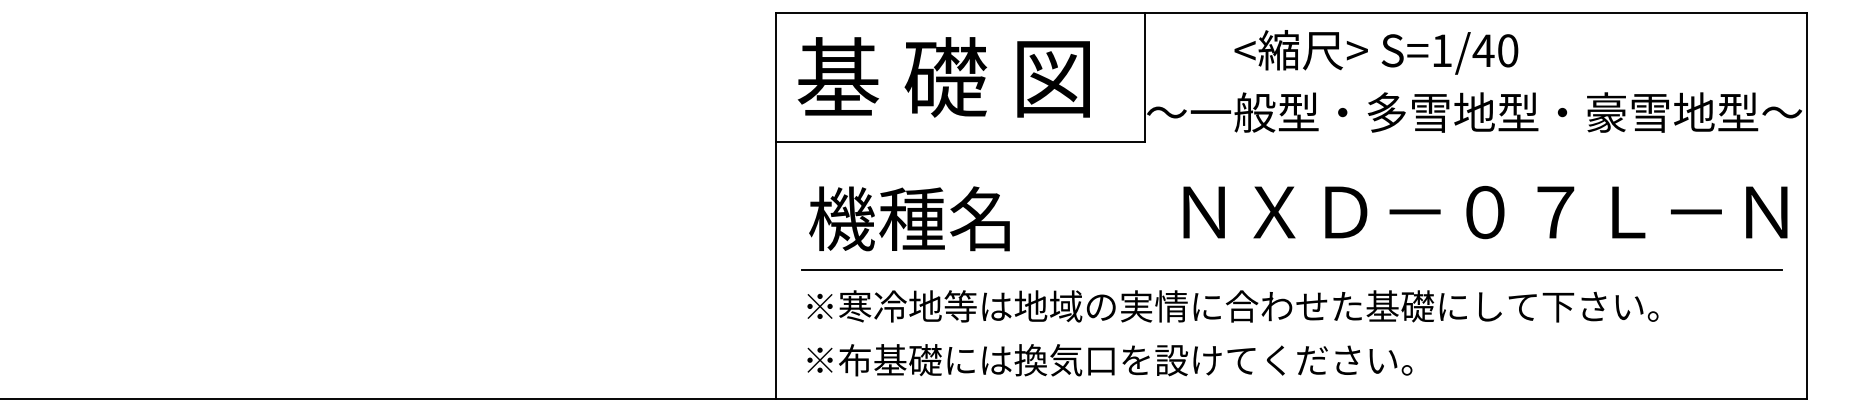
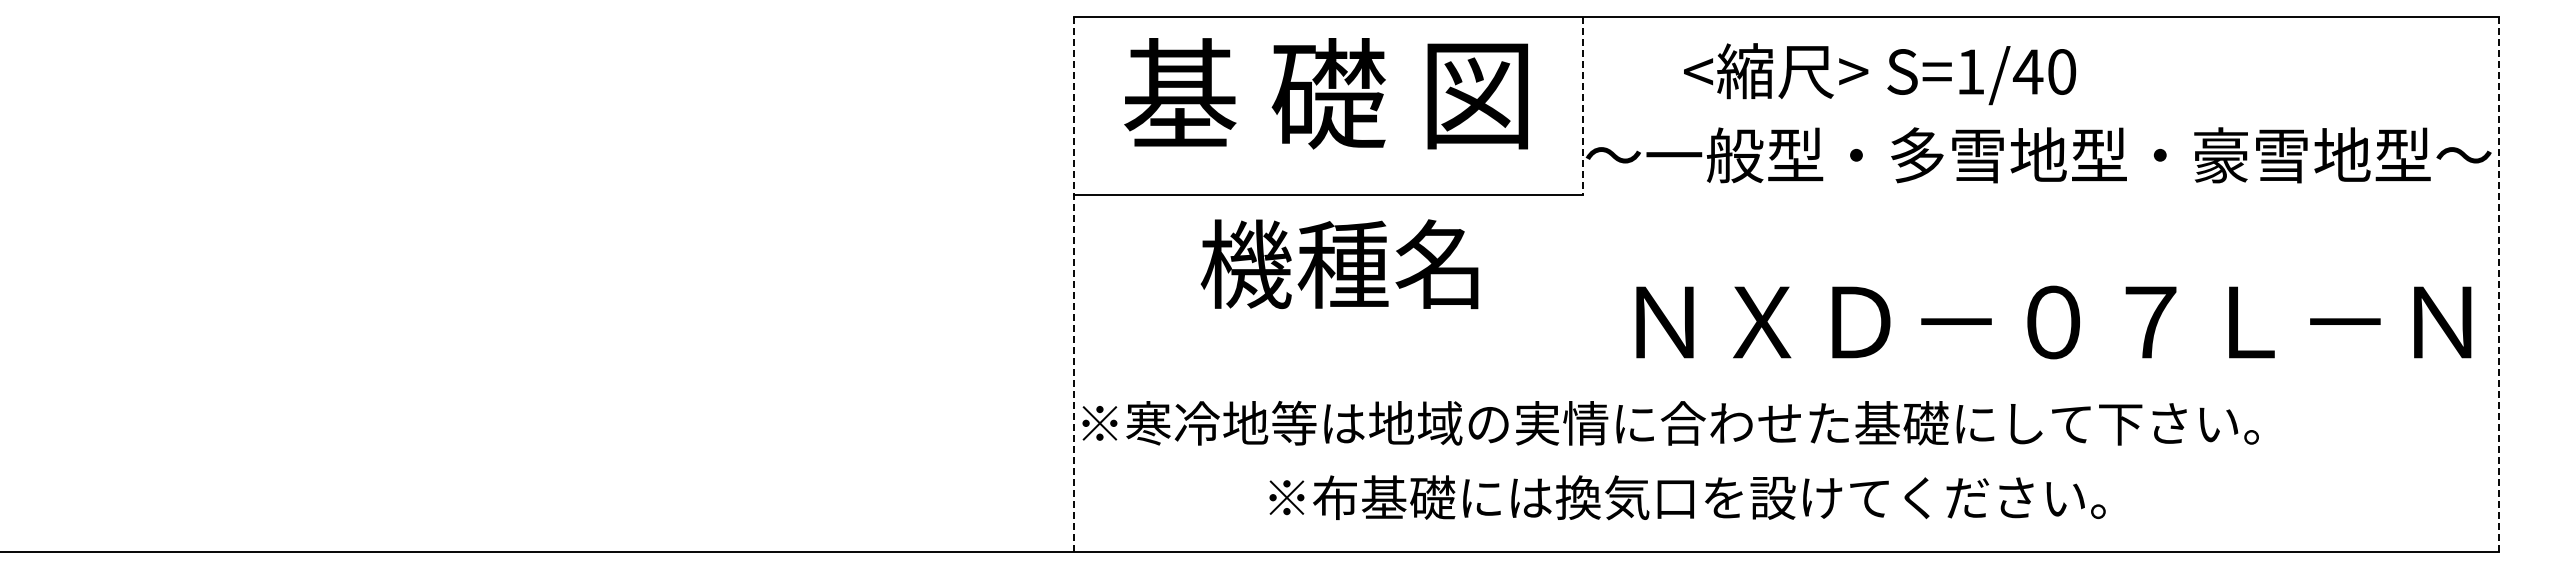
text: (1376, 52) -> (1880, 74), moved
text: (943, 77) -> (1325, 93), moved
line: (1145, 77) -> (1583, 106), solid -> dashed
line: (776, 206) -> (1073, 284), solid -> dashed
line: (1807, 206) -> (2498, 284), solid -> dashed
text: (1485, 212) -> (2053, 322), moved
text: (909, 219) -> (1339, 264), moved
line: (1292, 270) -> (1786, 373), removed
text: (1232, 305) -> (1670, 422), moved
text: (1109, 360) -> (1687, 497), moved

